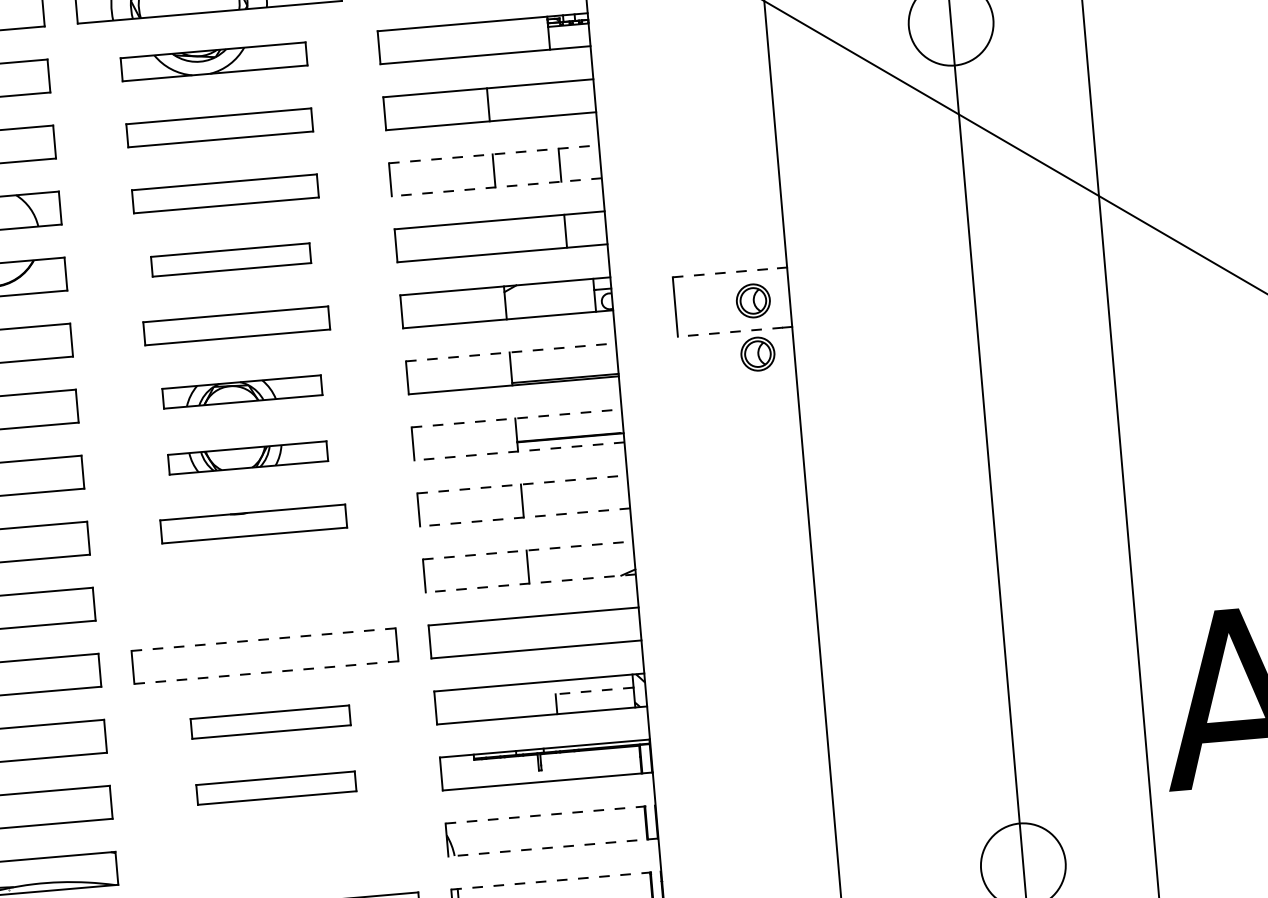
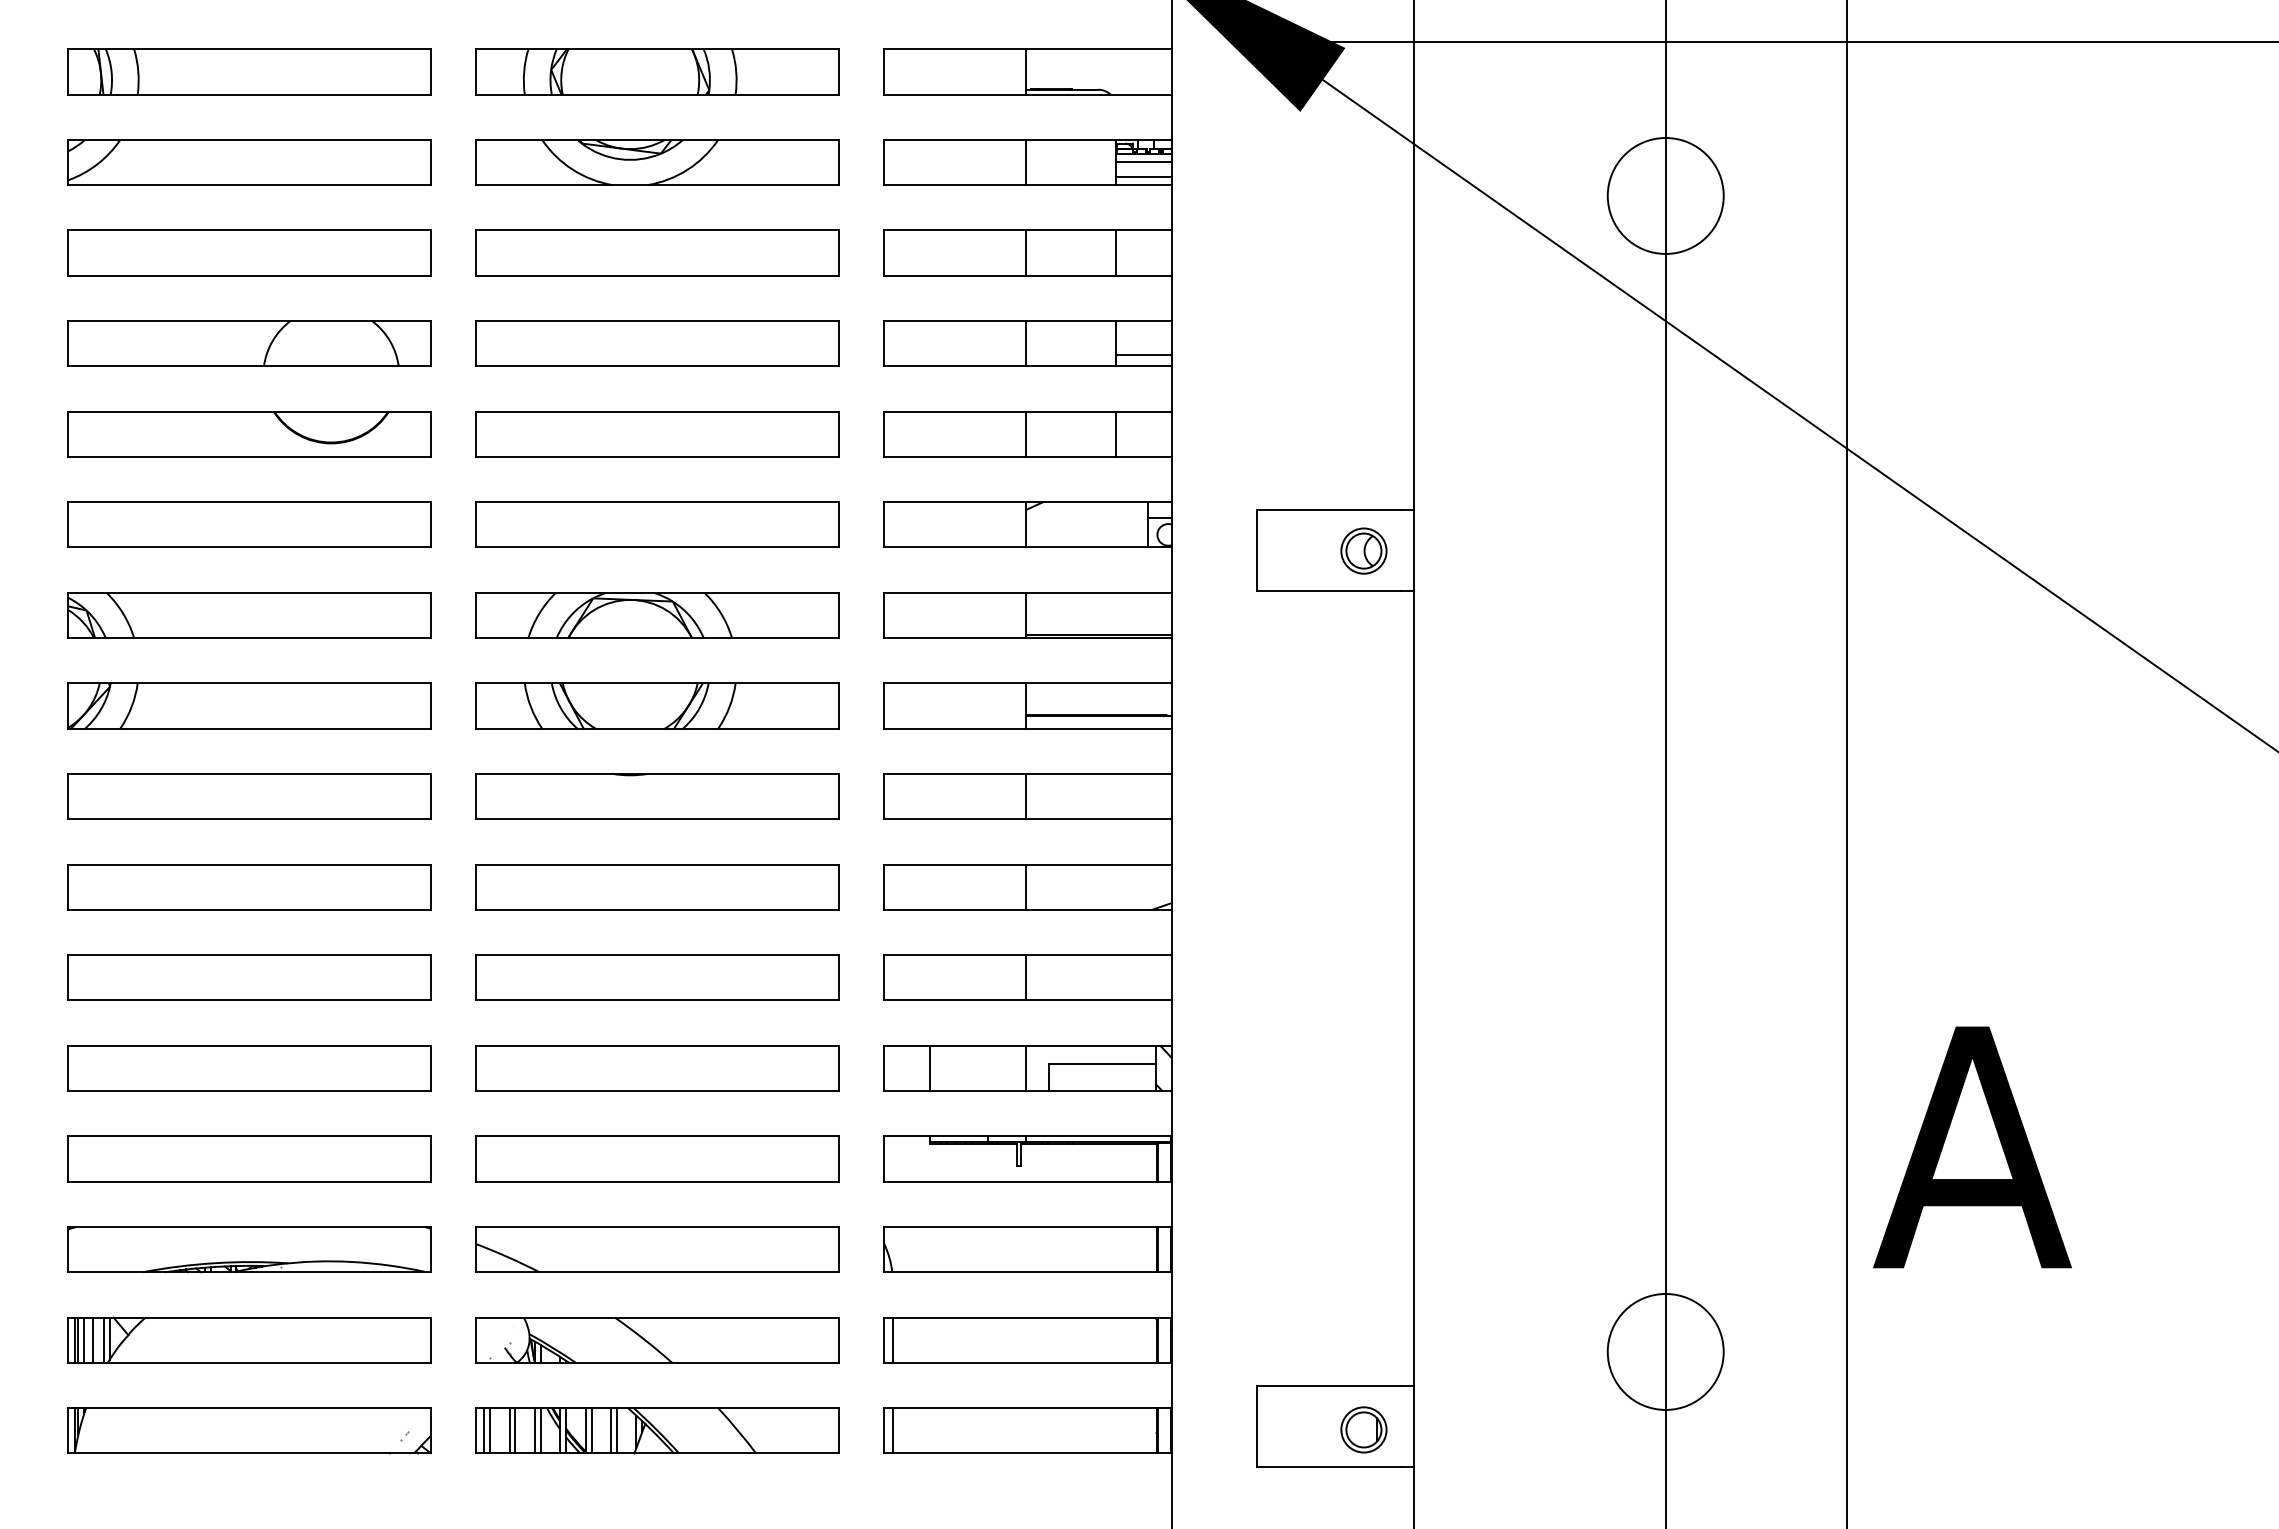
line: (568, 31) -> (1143, 162), added
line: (482, 38) -> (1025, 162), added
line: (569, 41) -> (1143, 176), added
part: (214, 61) -> (657, 162), size x1.43
line: (554, 98) -> (1116, 252), added
part: (219, 127) -> (657, 252), size x1.43
line: (494, 154) -> (1028, 321), dashed -> solid
line: (580, 172) -> (1143, 355), added
line: (496, 187) -> (1027, 366), dashed -> solid
part: (225, 193) -> (657, 343), size x1.43
line: (499, 236) -> (1025, 433), added
part: (231, 260) -> (657, 434), size x1.67
line: (725, 272) -> (1329, 509), dashed -> solid
part: (236, 325) -> (657, 524), size x1.43
line: (729, 331) -> (1328, 590), dashed -> solid
line: (511, 352) -> (1028, 592), dashed -> solid
part: (757, 353) -> (1363, 623), removed
part: (242, 392) -> (657, 615), size x1.67
line: (517, 418) -> (1028, 683), dashed -> solid
line: (519, 451) -> (1027, 728), dashed -> solid
part: (248, 457) -> (657, 705), size x1.67
line: (522, 484) -> (1028, 774), dashed -> solid
line: (524, 517) -> (1027, 819), dashed -> solid
part: (253, 523) -> (657, 796), size x1.43
line: (528, 550) -> (1028, 864), dashed -> solid
line: (530, 583) -> (1027, 909), dashed -> solid
part: (259, 590) -> (657, 887), added
line: (533, 632) -> (1025, 977), added
line: (263, 639) -> (657, 955), dashed -> solid
line: (265, 672) -> (656, 1000), dashed -> solid
line: (594, 690) -> (1101, 1063), dashed -> solid
line: (539, 699) -> (1025, 1068), added
line: (469, 705) -> (930, 1068), added
part: (270, 722) -> (657, 1068), size x1.67
part: (276, 787) -> (657, 1158), size x1.67
line: (551, 814) -> (1028, 1227), dashed -> solid
line: (553, 847) -> (1027, 1272), dashed -> solid
part: (282, 854) -> (657, 1249), added
line: (556, 880) -> (1028, 1317), dashed -> solid

